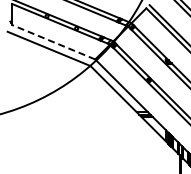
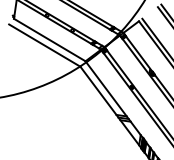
line: (53, 42) -> (49, 40), dashed -> solid

